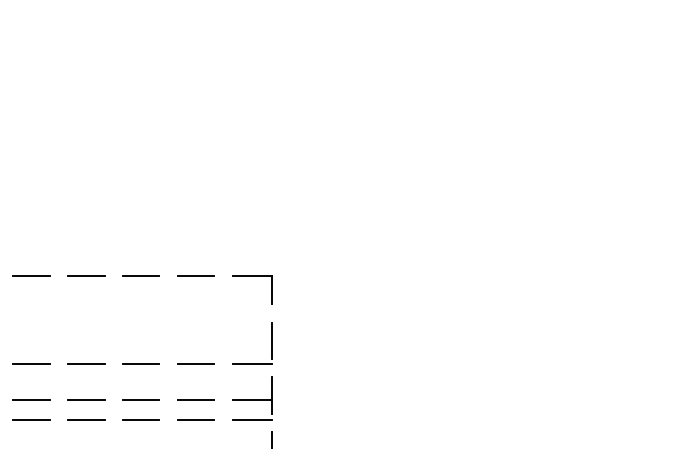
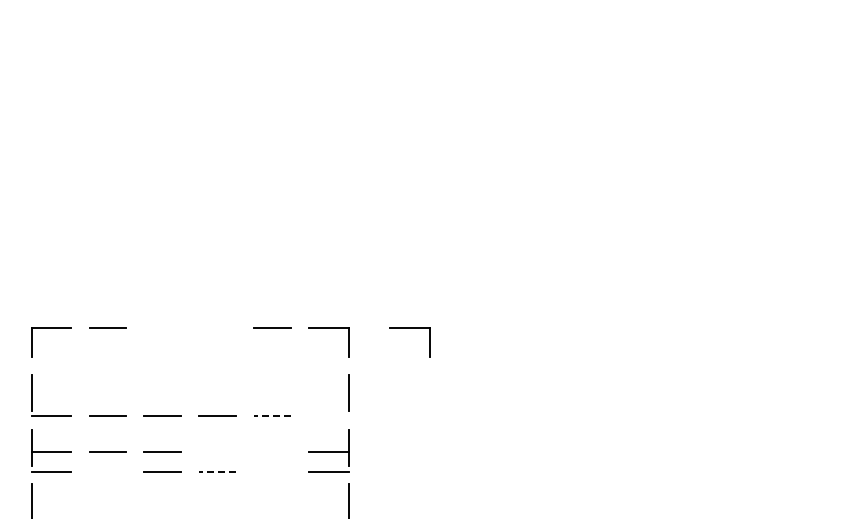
line: (86, 276) -> (162, 328), removed
line: (141, 276) -> (217, 328), removed
part: (333, 276) -> (409, 328), added
line: (195, 364) -> (271, 416), solid -> dashed
line: (252, 364) -> (328, 416), removed
line: (141, 400) -> (217, 452), removed
line: (196, 400) -> (272, 452), removed
line: (31, 420) -> (107, 472), removed
line: (141, 420) -> (217, 472), solid -> dashed
line: (196, 420) -> (272, 472), removed

